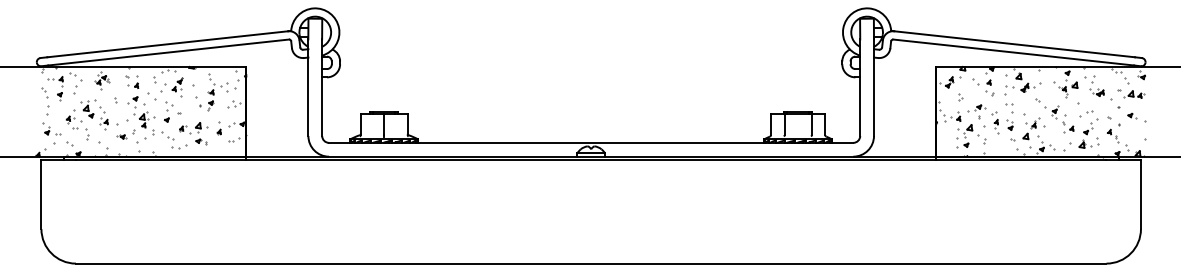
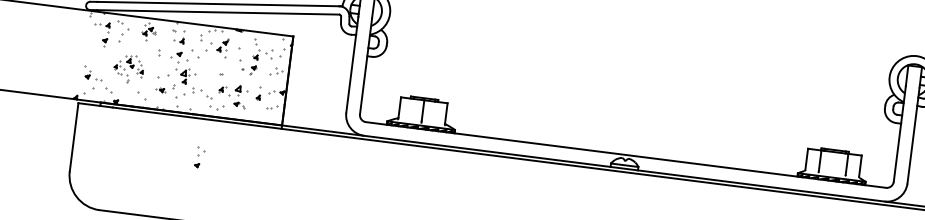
part: (45, 101) -> (89, 45), removed
part: (168, 111) -> (199, 157), moved
part: (86, 119) -> (128, 68), size x0.7

